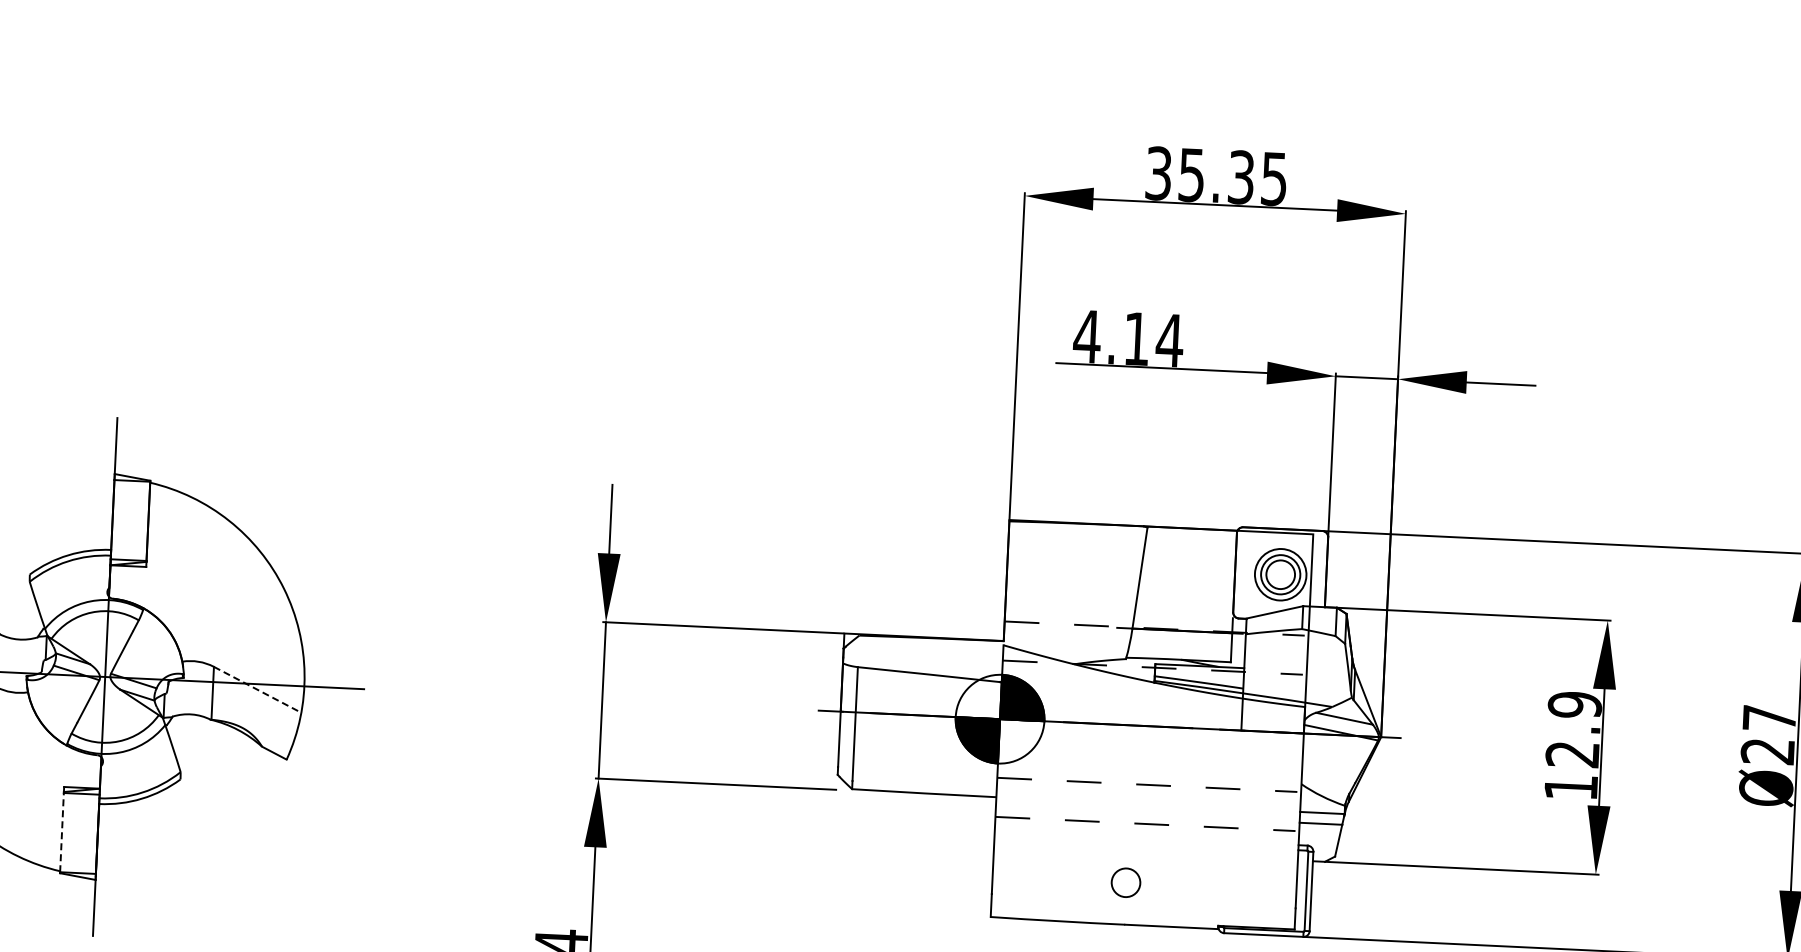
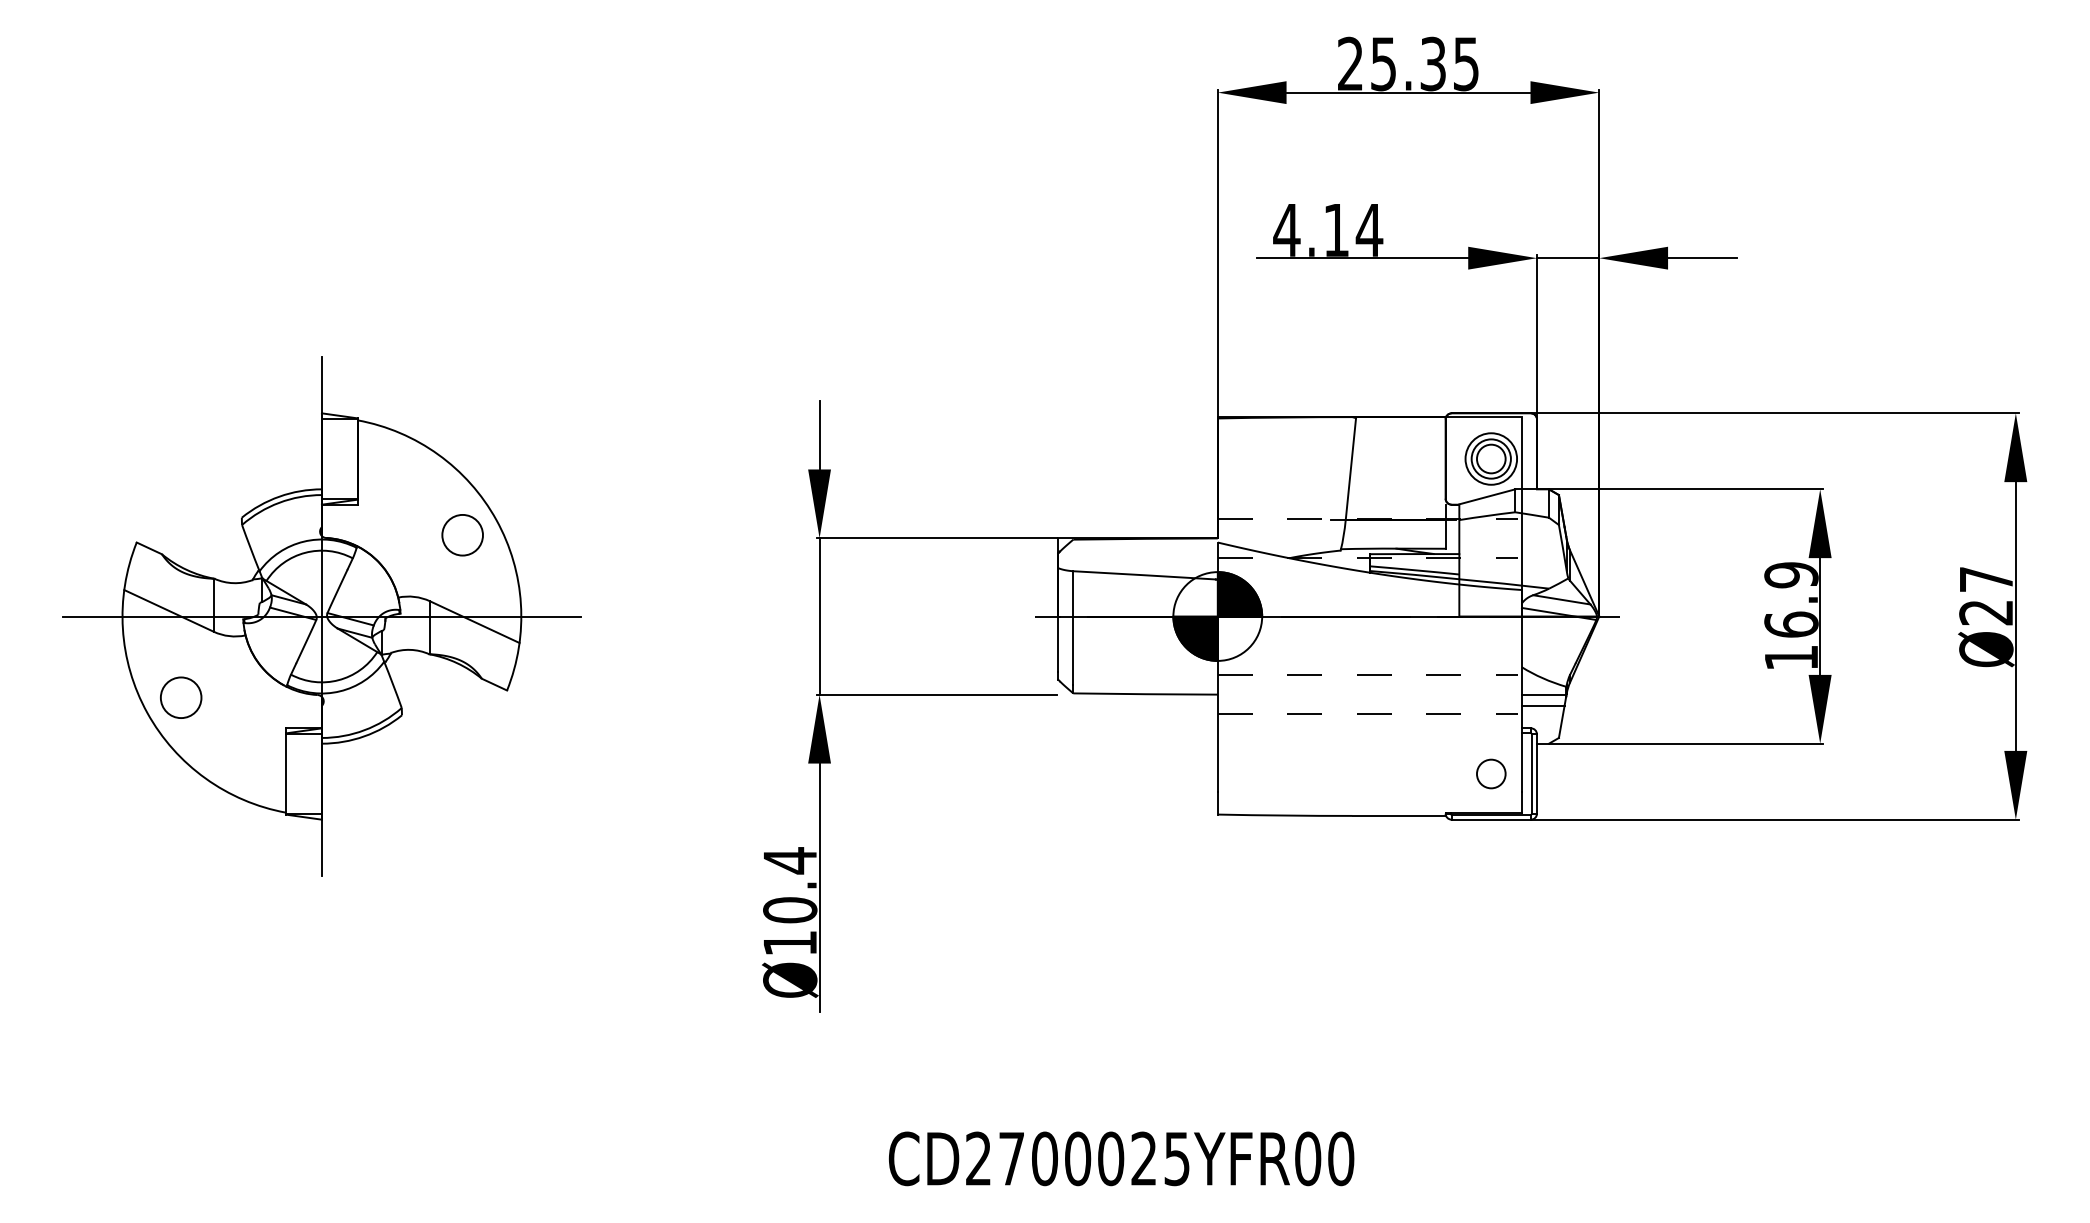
text: (1158, 174) -> (1350, 64), 35.35 -> 25.35
circle: (249, 602) -> (462, 535), added
line: (258, 690) -> (475, 622), dashed -> solid
text: (1572, 754) -> (1791, 624), 12.9 -> 16.9
line: (62, 833) -> (286, 774), dashed -> solid
circle: (1126, 882) -> (1491, 773), moved

